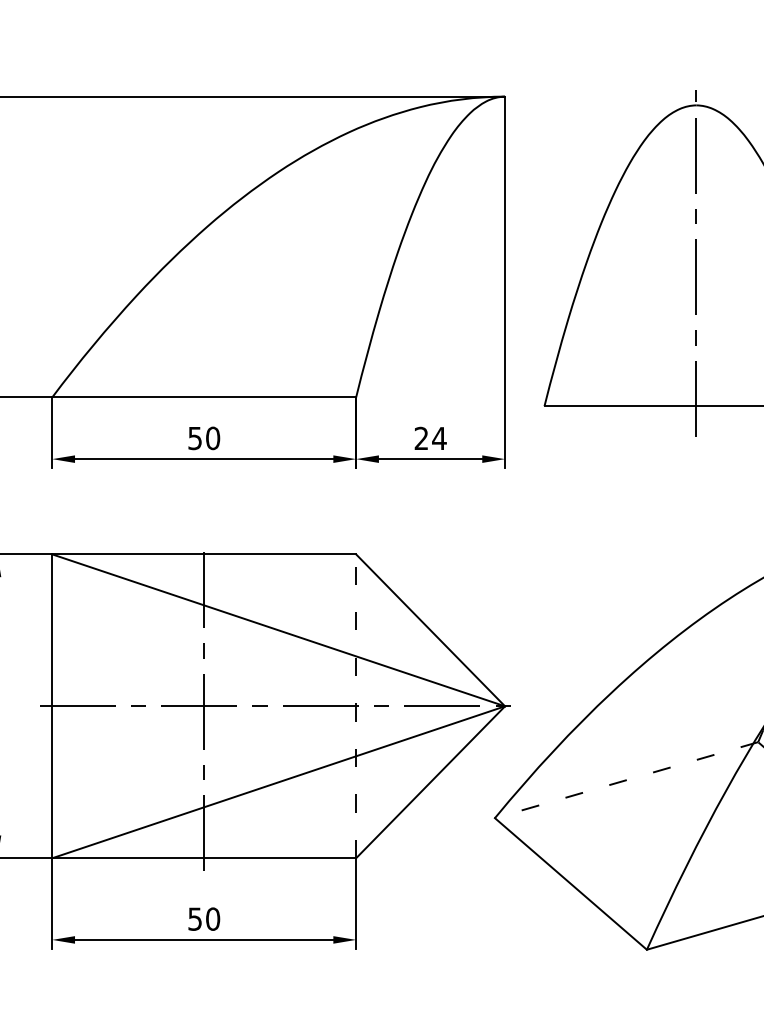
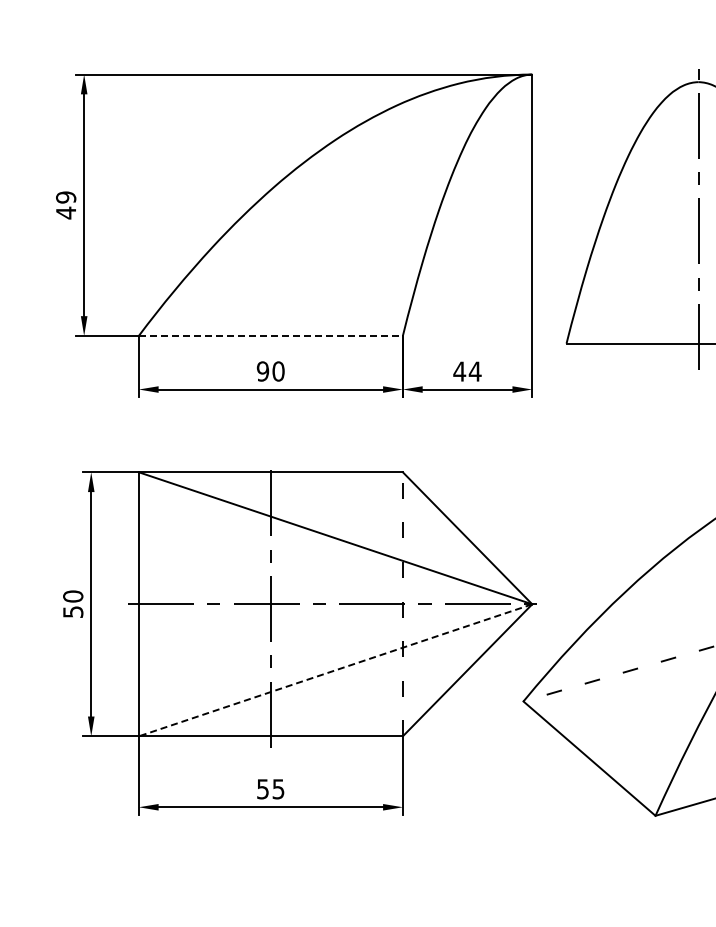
line: (204, 396) -> (271, 335), solid -> dashed
text: (194, 438) -> (262, 371), 50 -> 90
text: (421, 438) -> (459, 371), 24 -> 44
line: (278, 782) -> (335, 670), solid -> dashed
text: (212, 919) -> (278, 789), 50 -> 55

